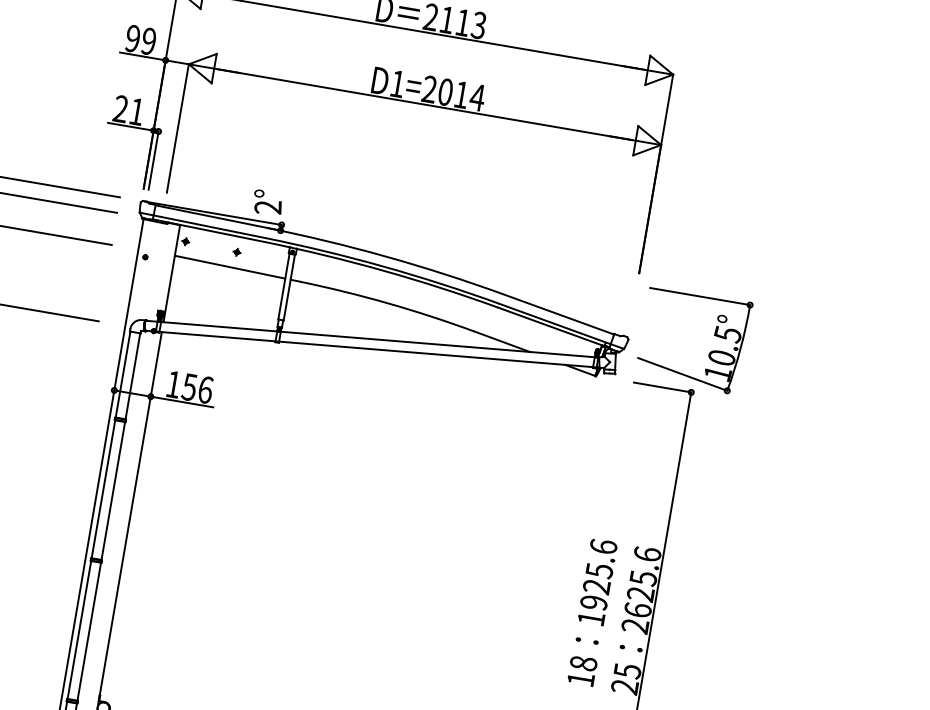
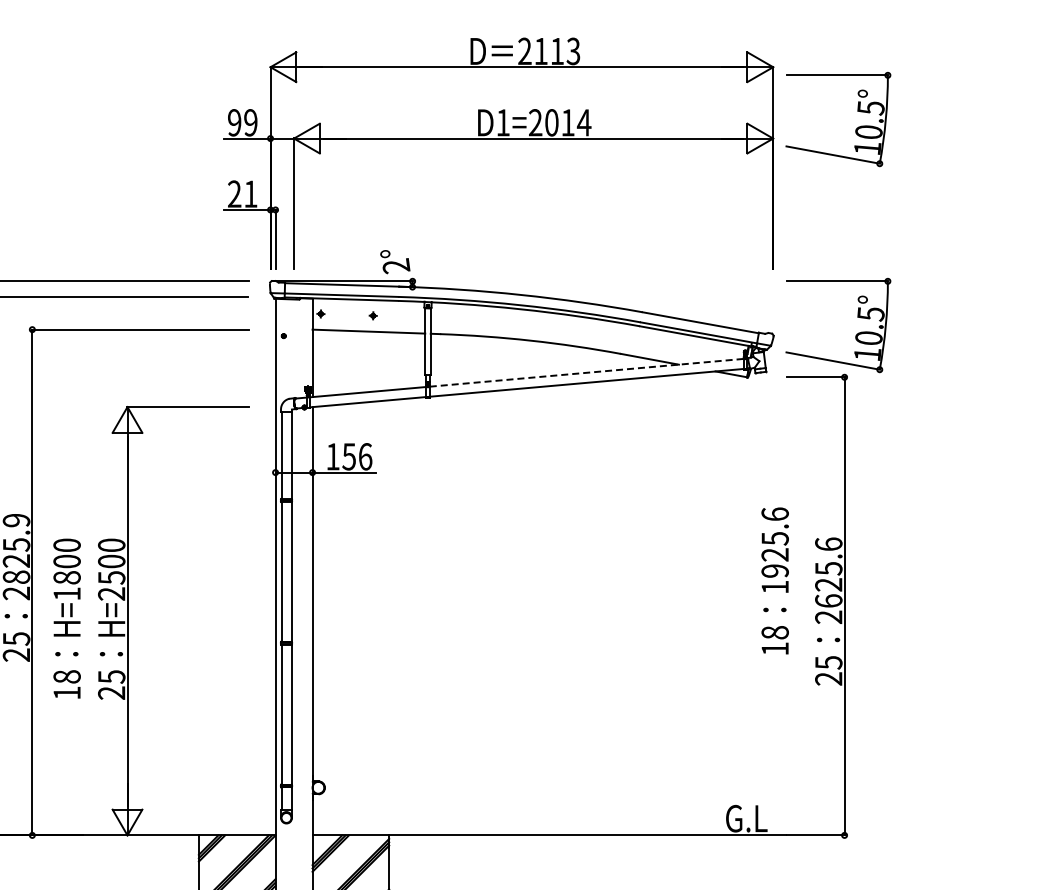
part: (743, 149) -> (855, 129), added
line: (437, 344) -> (586, 372), solid -> dashed
text: (591, 611) -> (774, 580), moved

